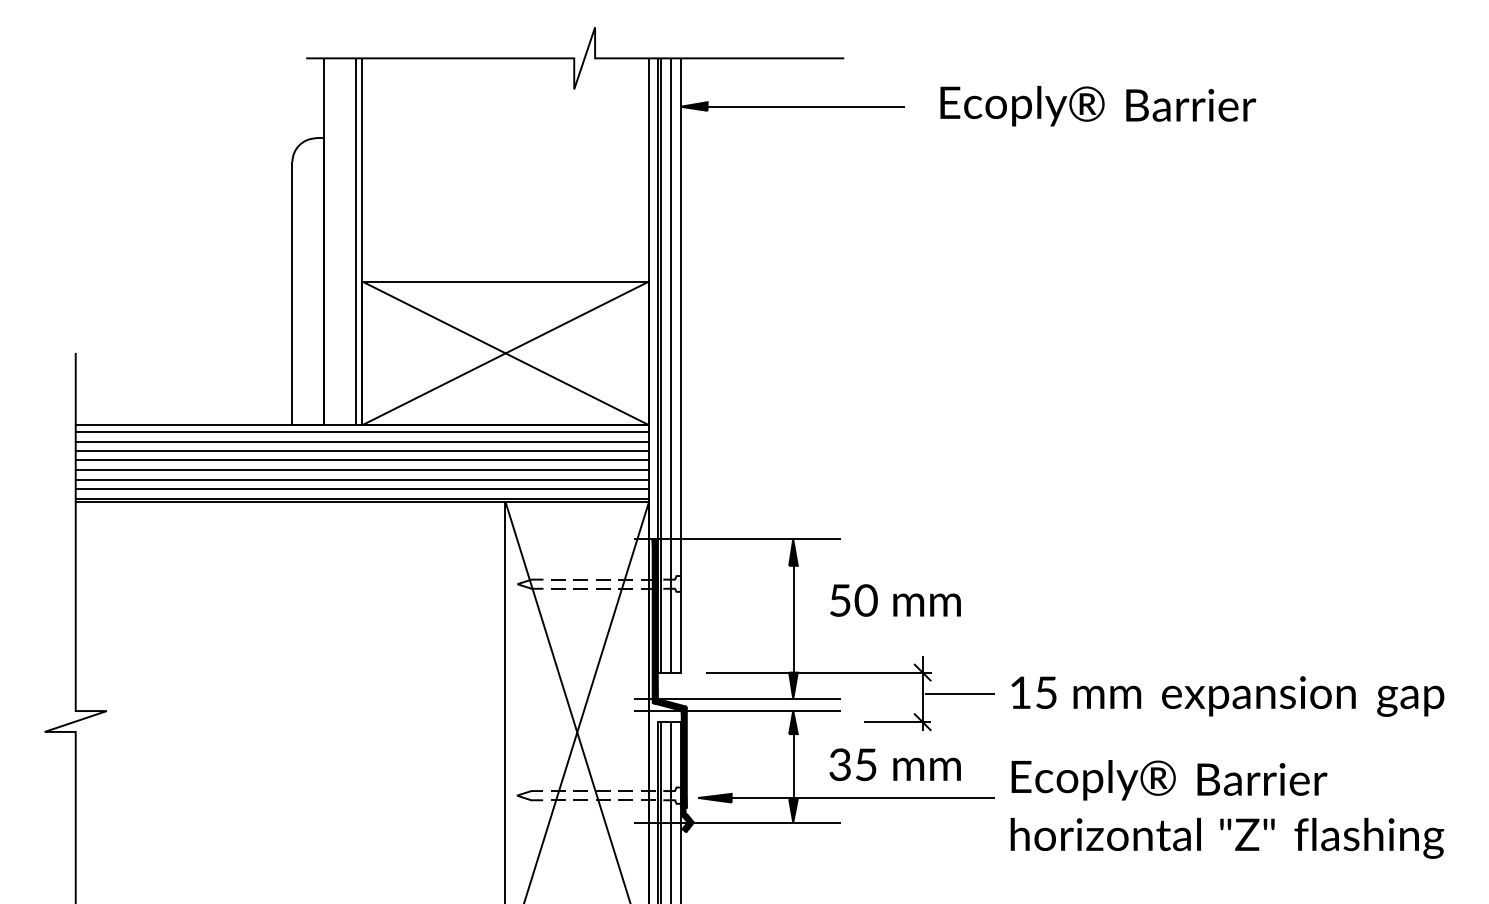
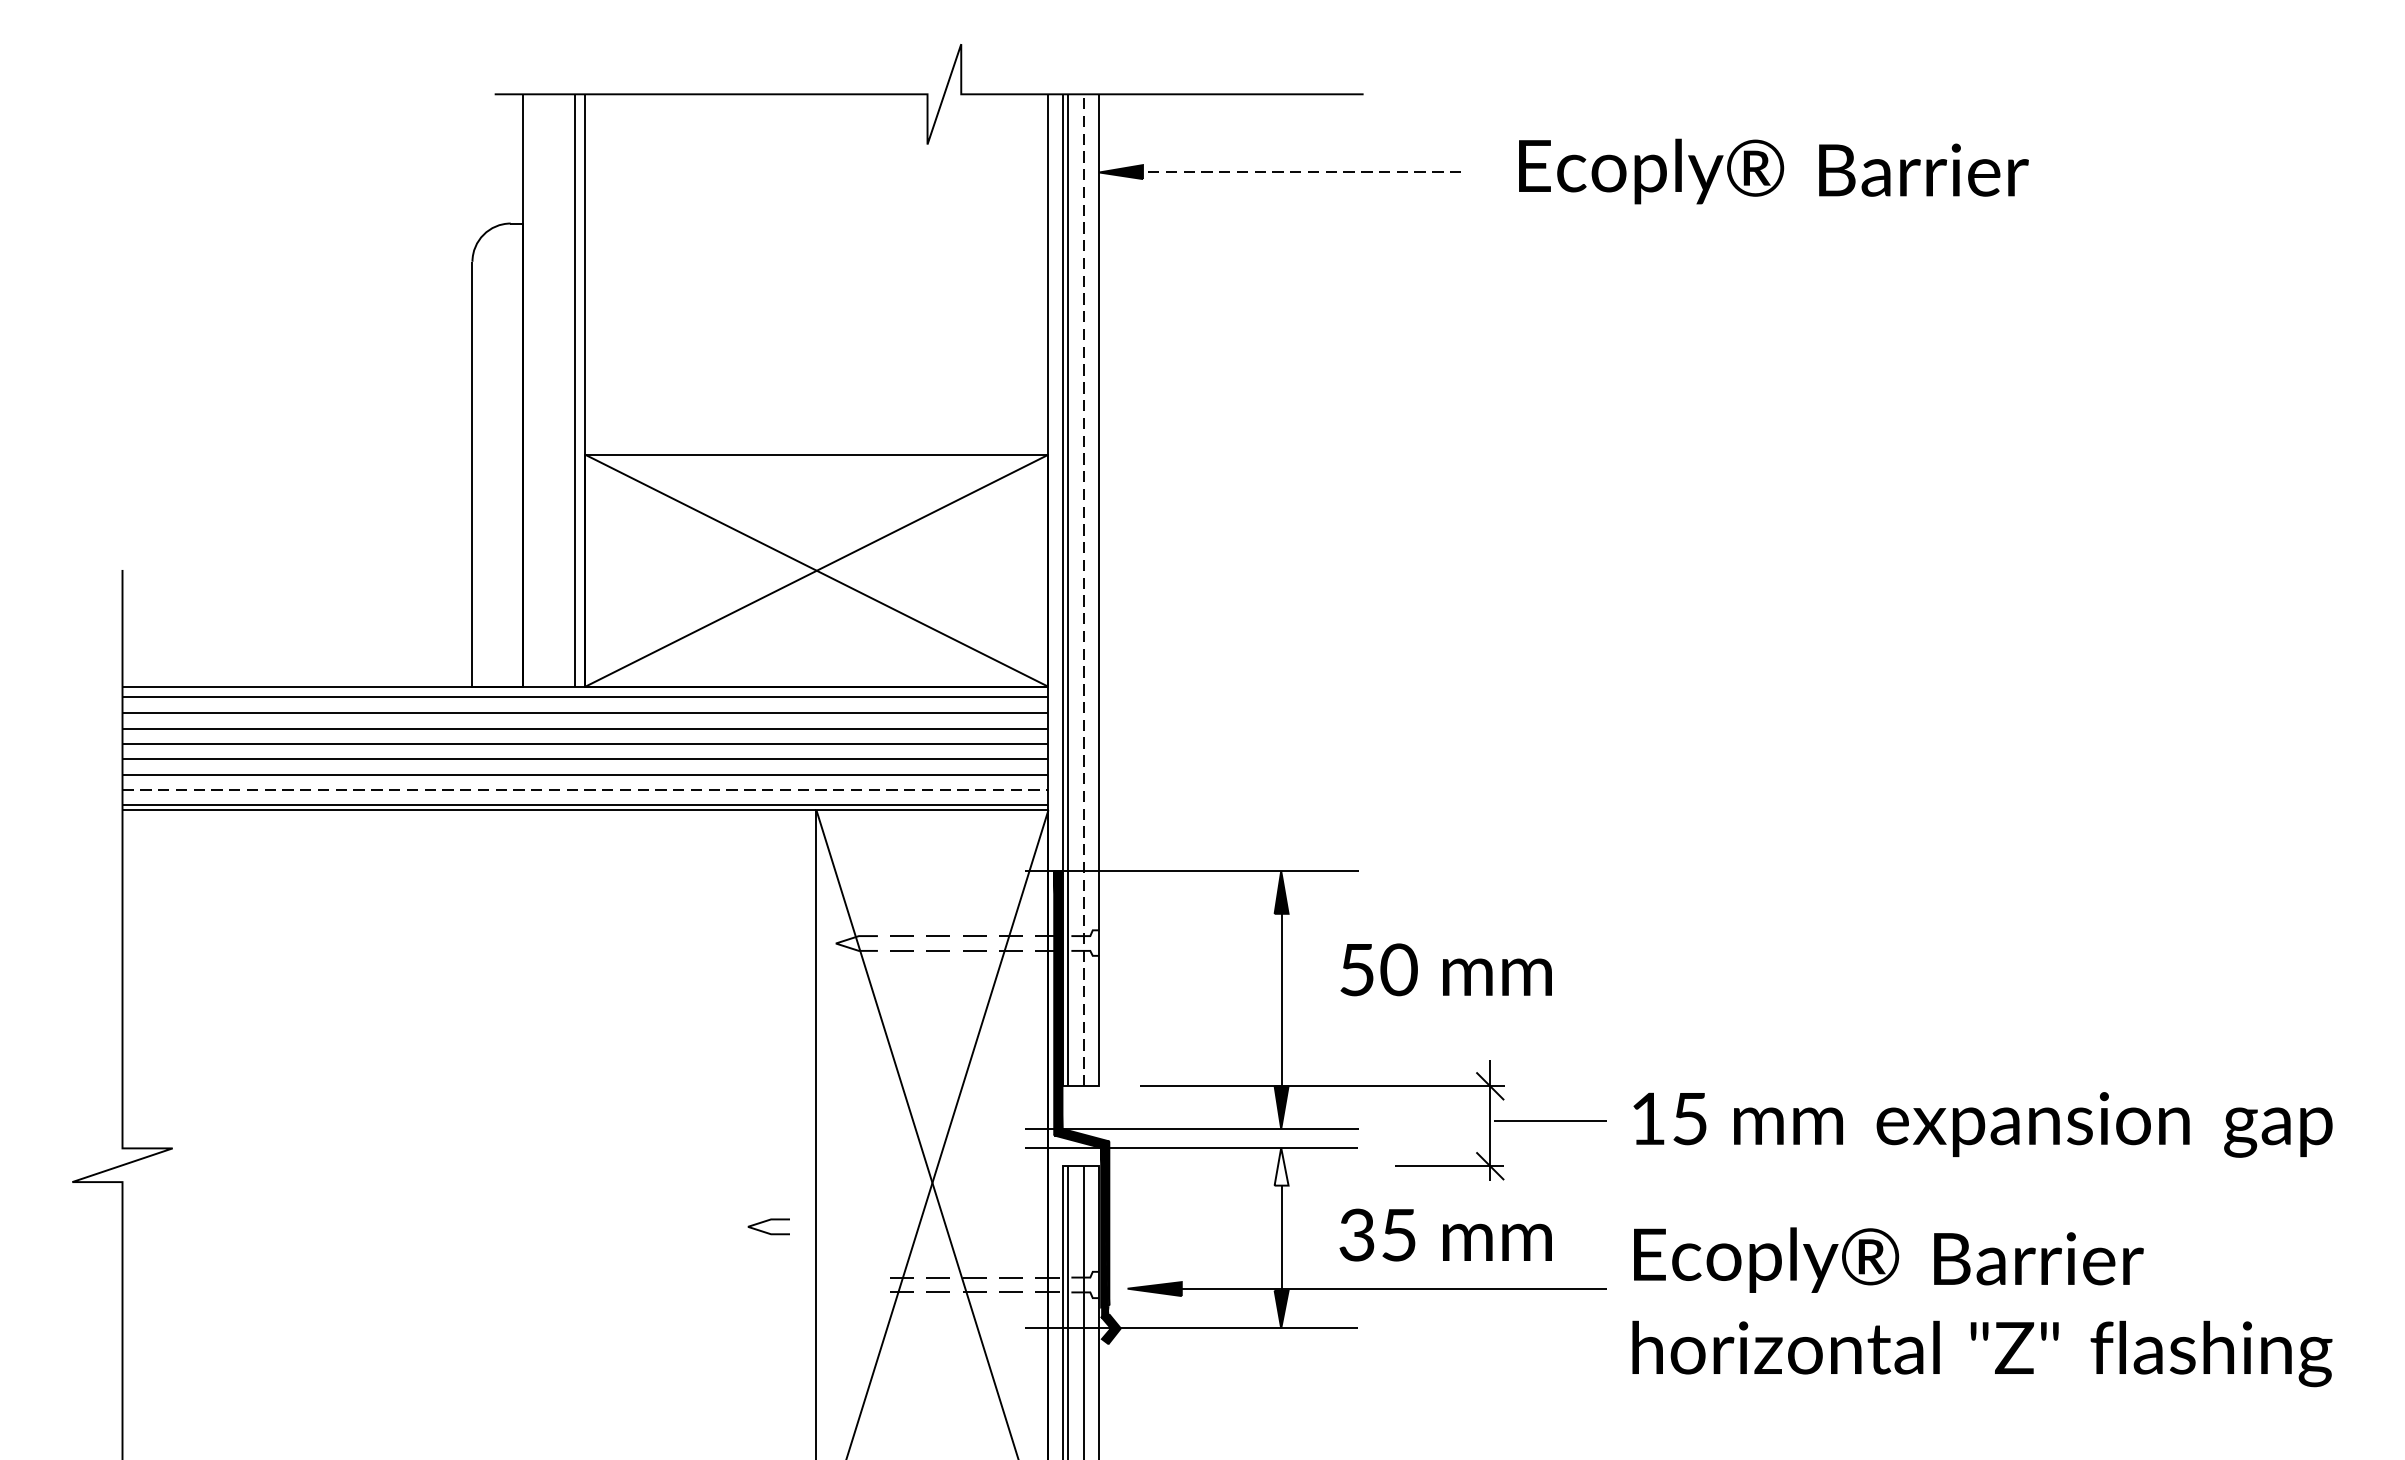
line: (806, 106) -> (1302, 172), solid -> dashed
line: (671, 365) -> (1084, 590), solid -> dashed
line: (362, 489) -> (585, 790), solid -> dashed
fill: (793, 722) -> (1281, 1166), removed
line: (527, 793) -> (764, 1223), moved

